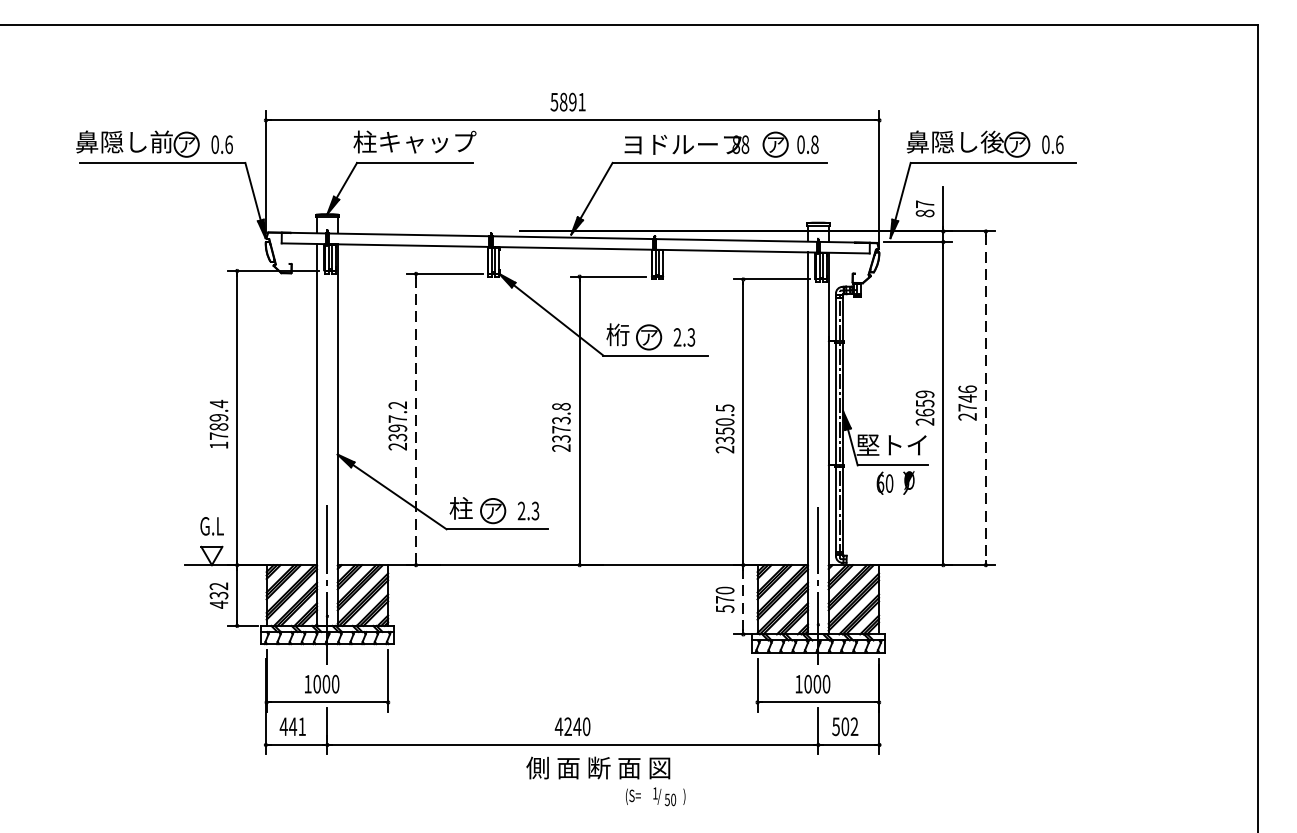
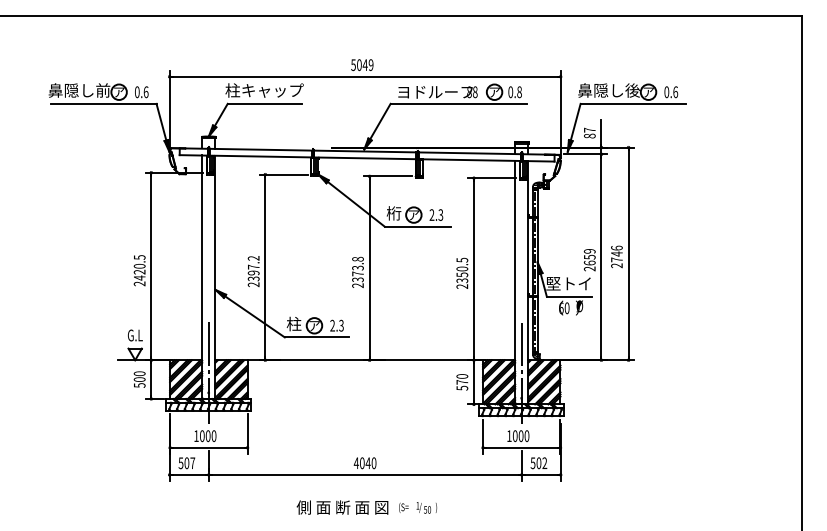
text: (573, 102) -> (365, 65), 5891 -> 5049
line: (985, 399) -> (628, 254), dashed -> solid
line: (416, 419) -> (265, 267), dashed -> solid
text: (218, 424) -> (139, 270), 1789.4 -> 2420.5
text: (218, 595) -> (139, 379), 432 -> 500
line: (742, 600) -> (473, 382), dashed -> solid
text: (292, 727) -> (186, 463), 441 -> 507
text: (568, 727) -> (362, 463), 4240 -> 4040
text: (598, 767) -> (342, 507), moved

